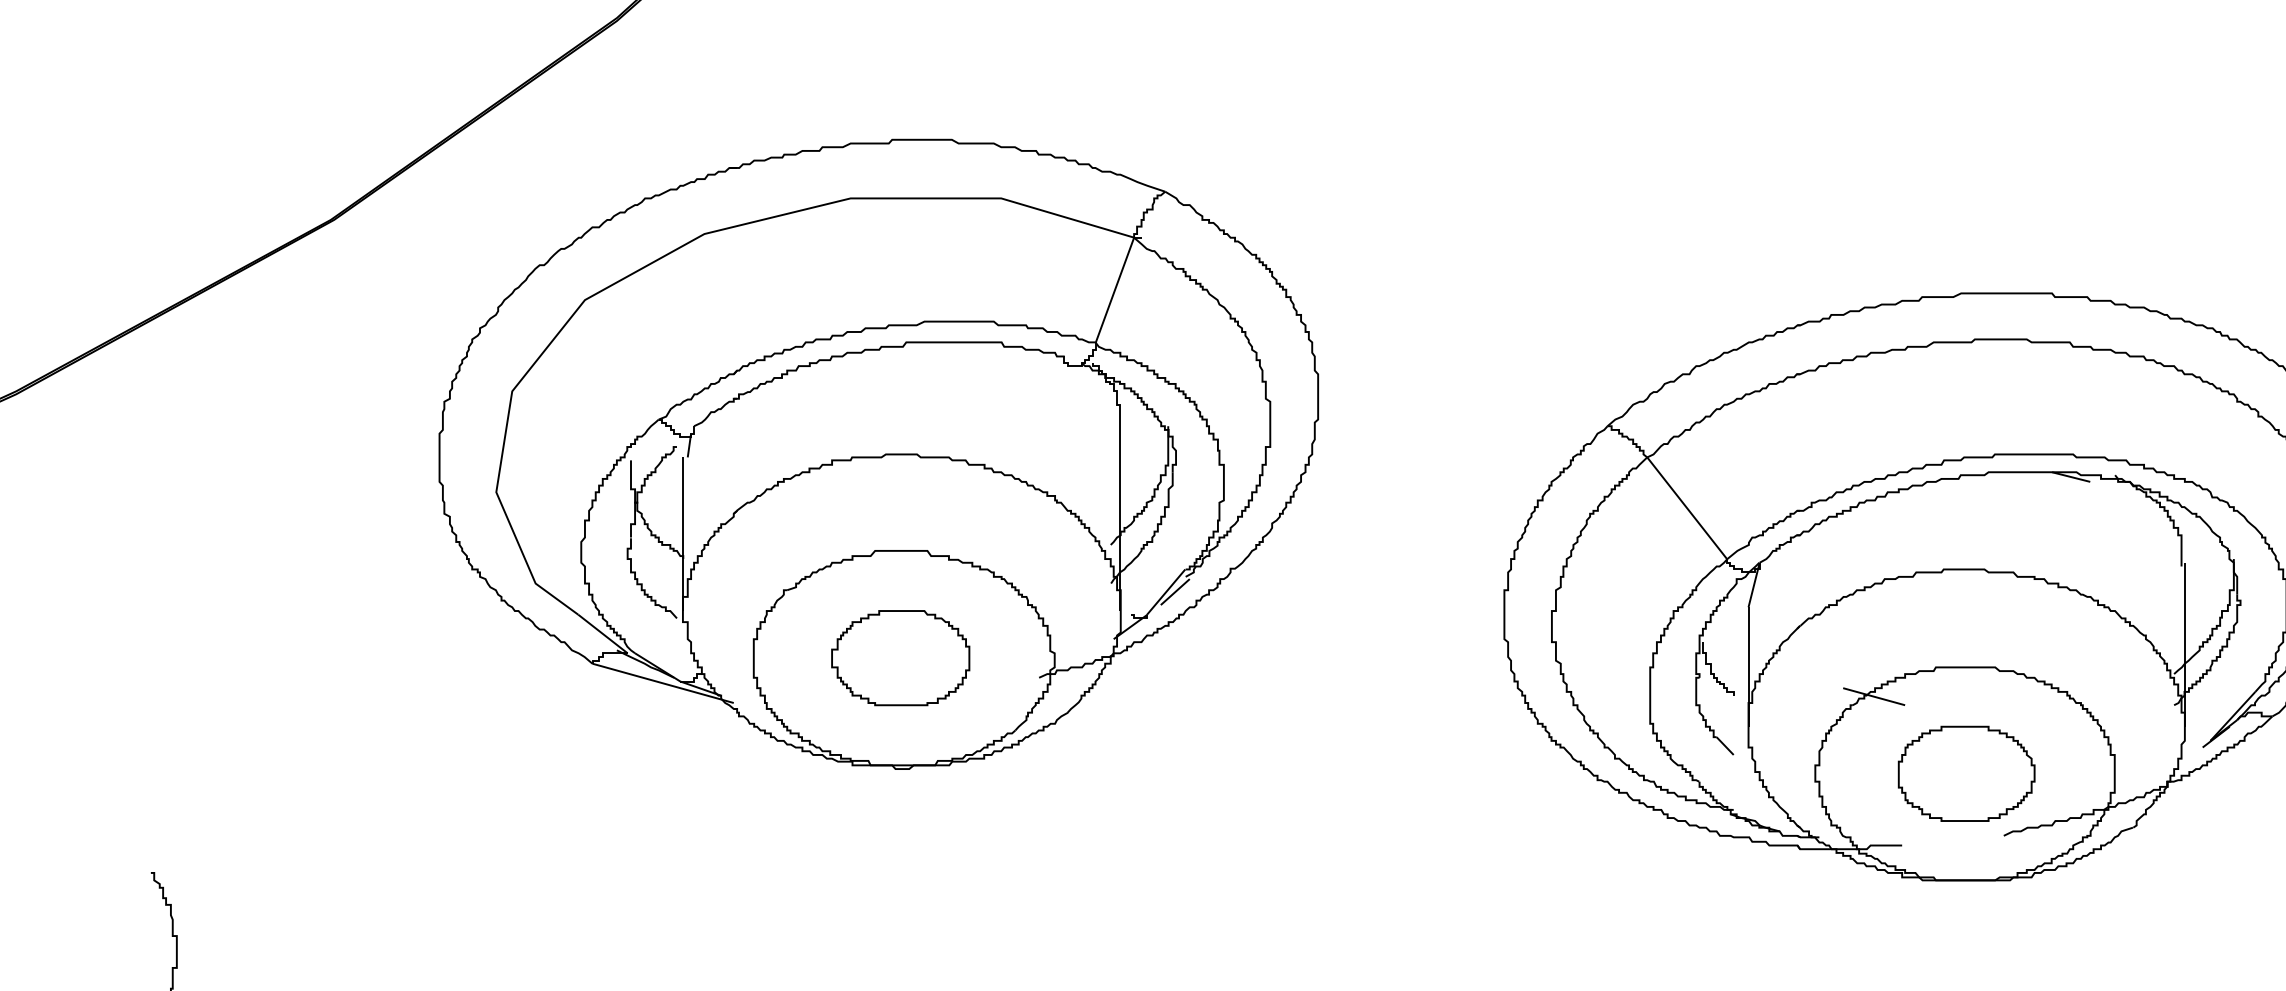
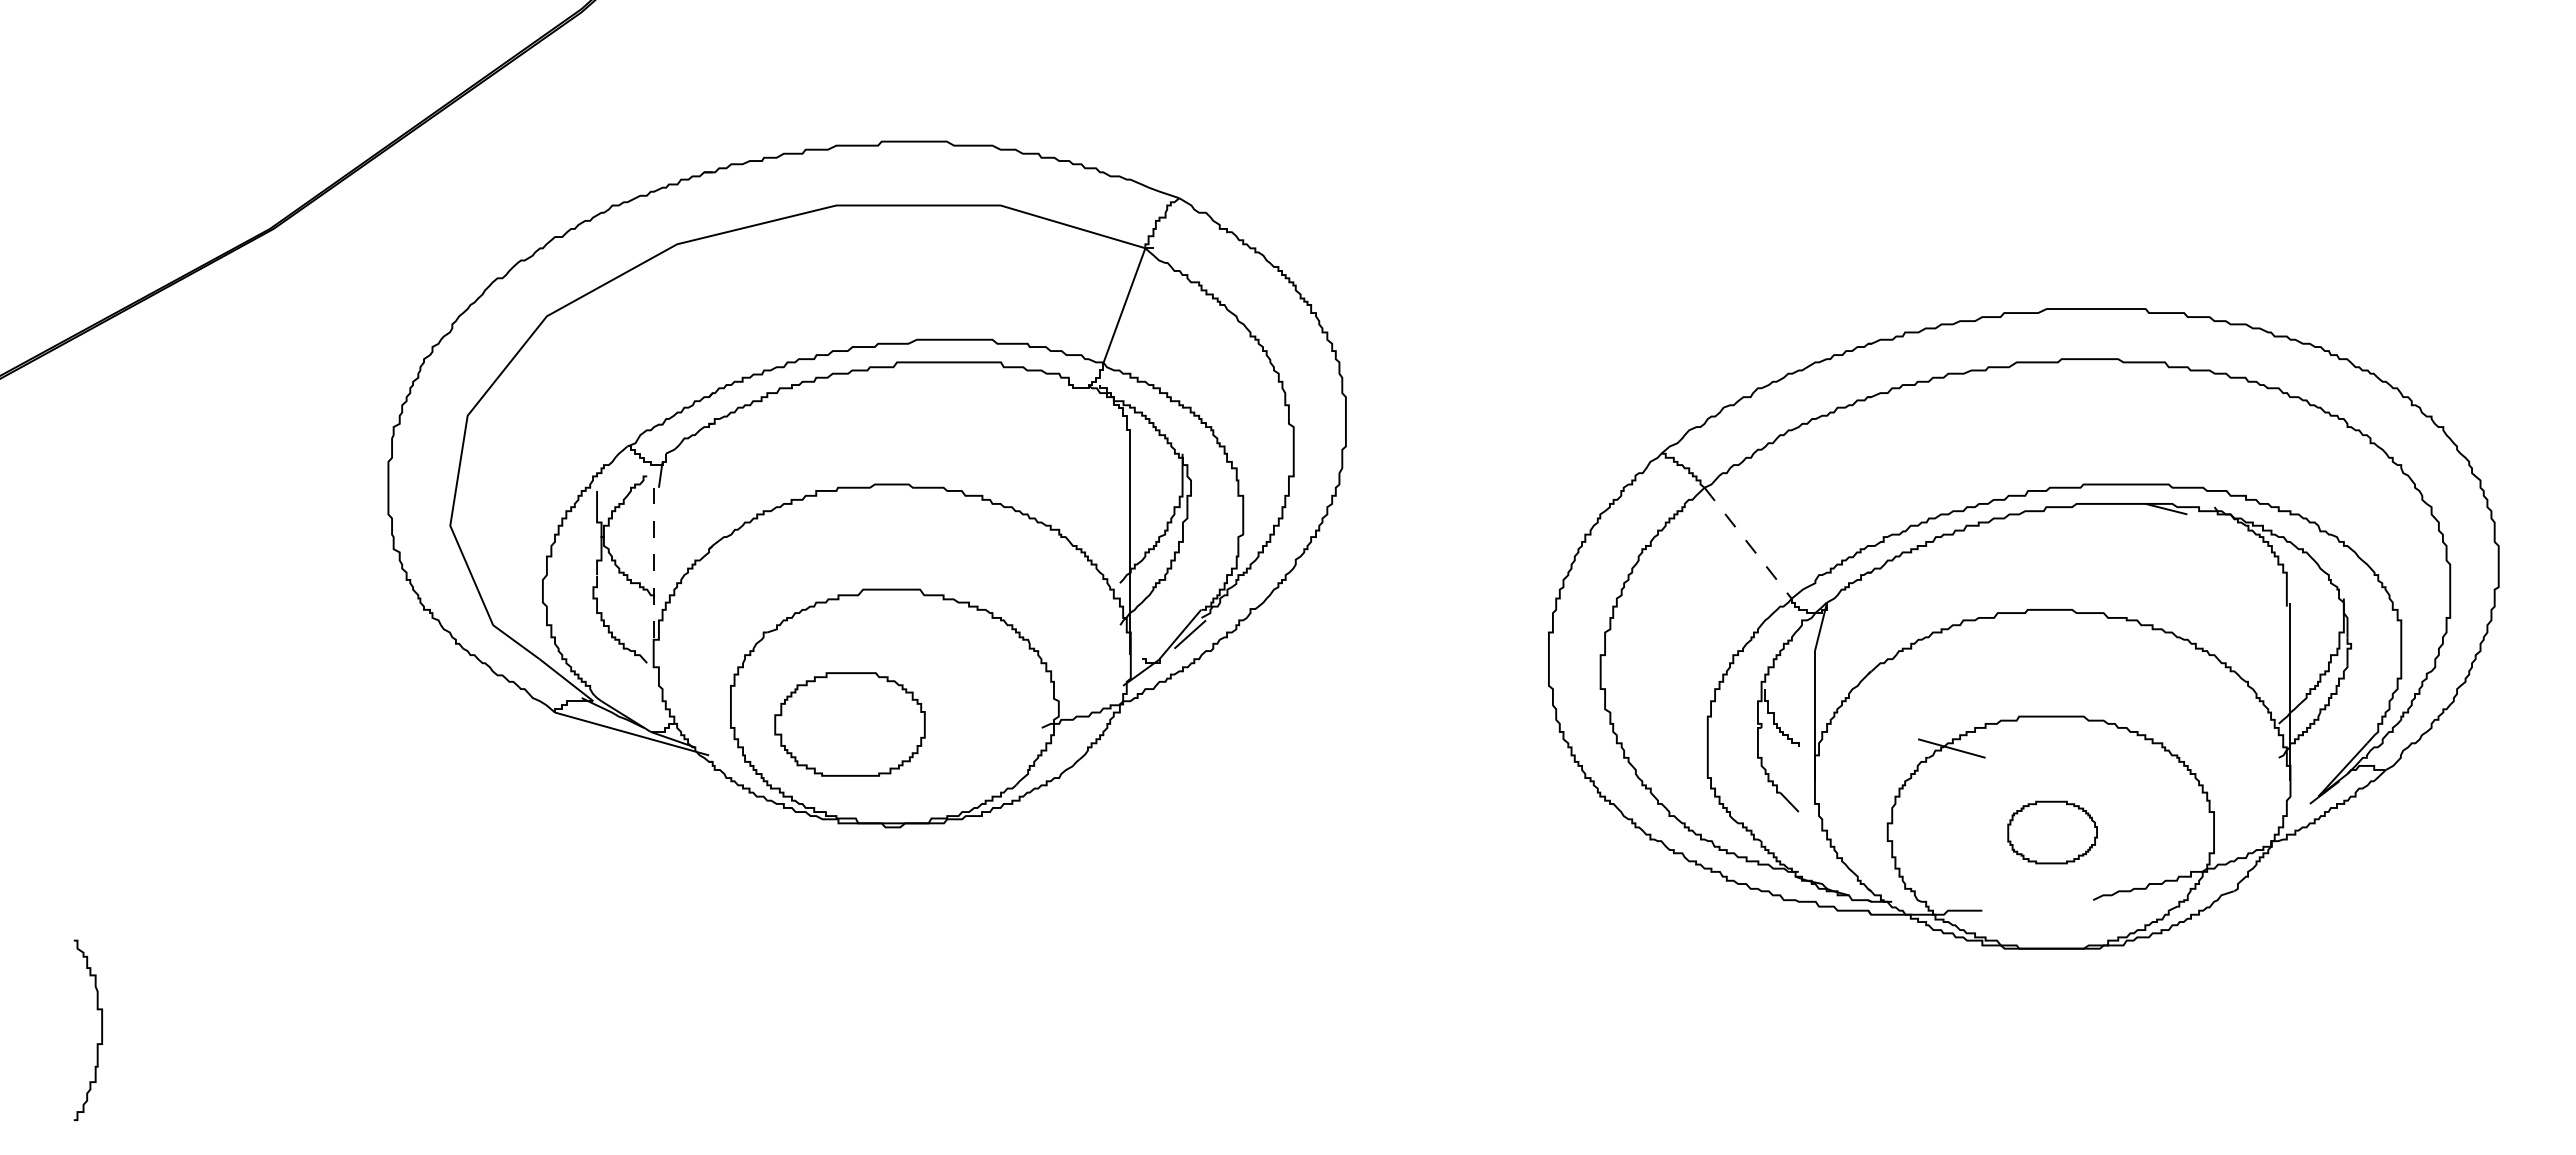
line: (1687, 508) -> (1748, 543), solid -> dashed
line: (683, 534) -> (654, 571), solid -> dashed
part: (900, 658) -> (849, 724), moved
part: (1966, 773) -> (2052, 832), size x0.6

